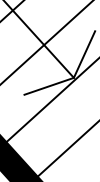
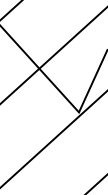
line: (48, 85) -> (45, 122), removed

